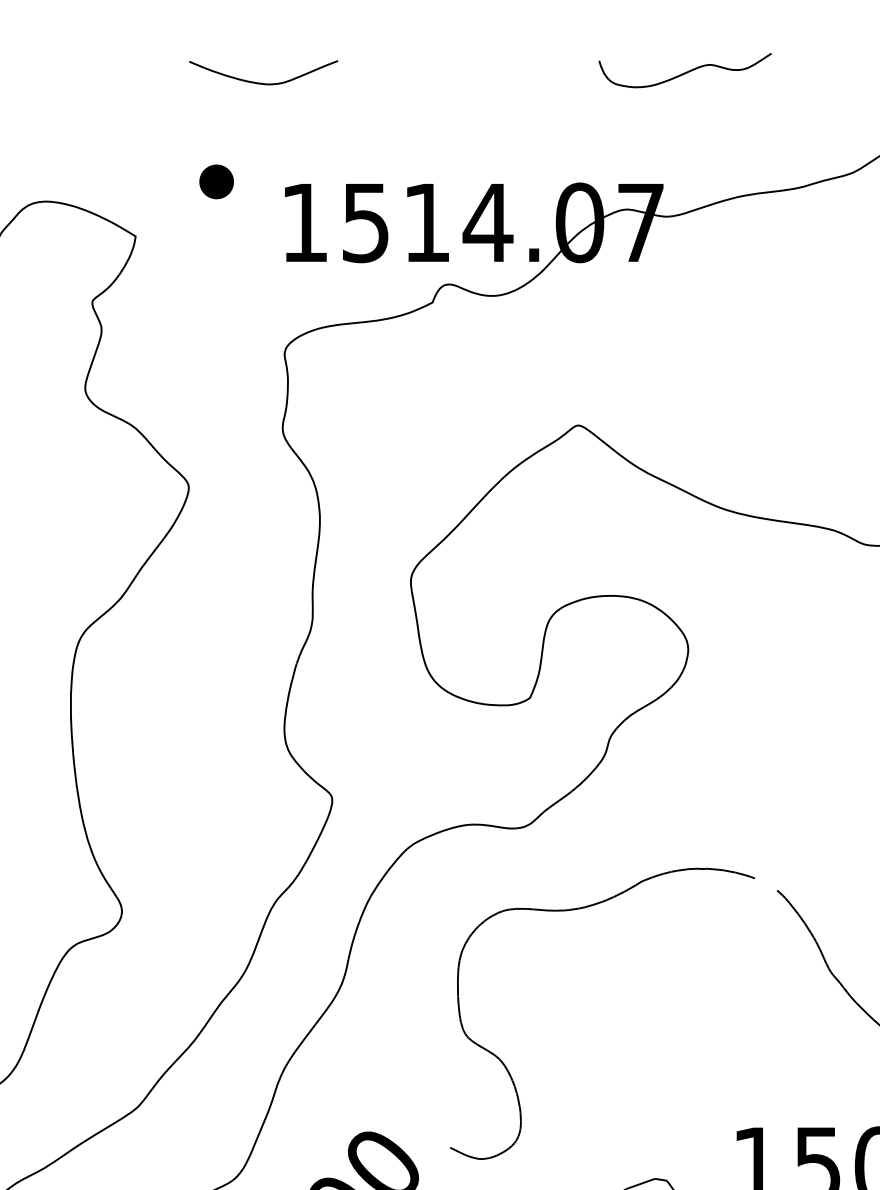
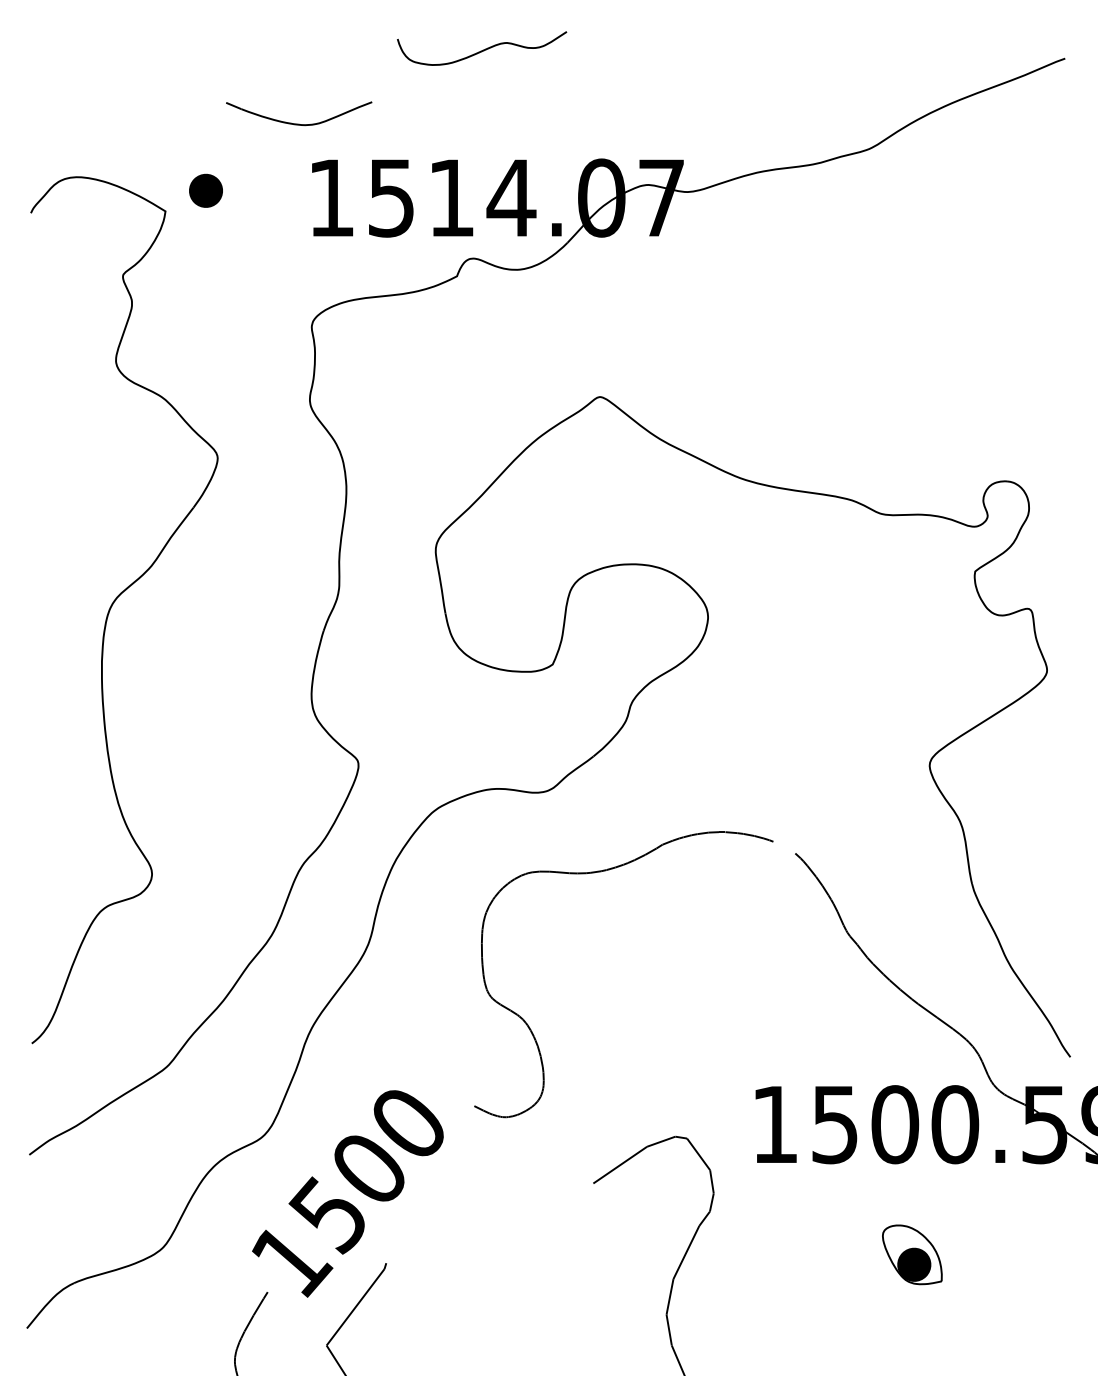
curve: (686, 71) -> (483, 49), moved
part: (263, 82) -> (299, 123), moved
part: (216, 181) -> (205, 190), moved

